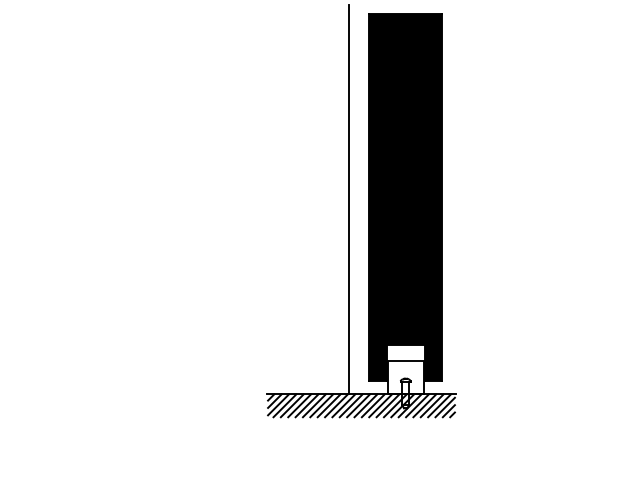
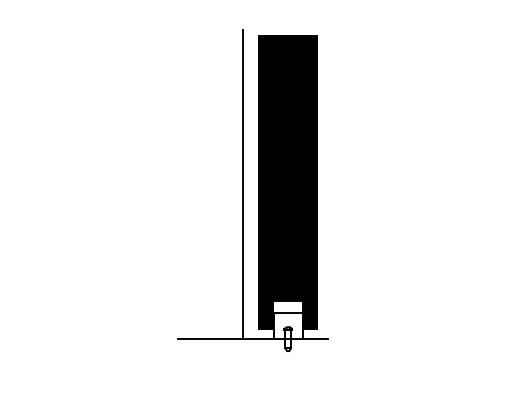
hatch: (360, 405) -> (252, 348), removed

